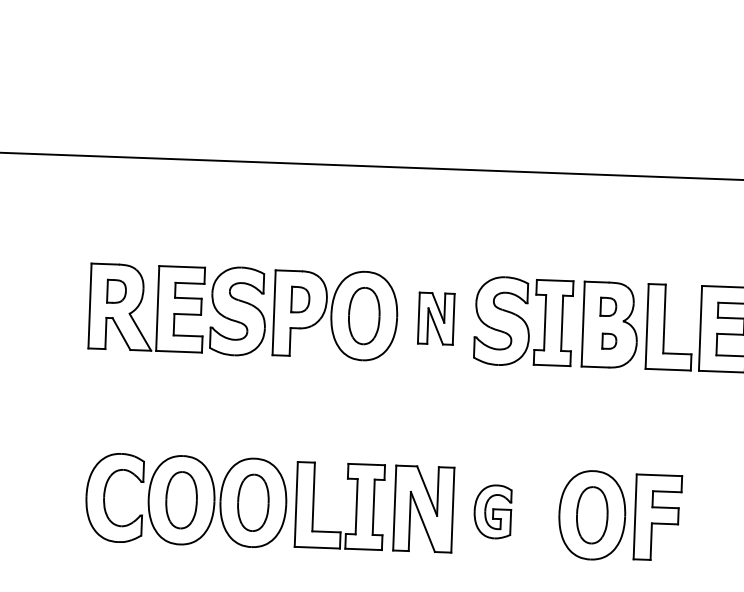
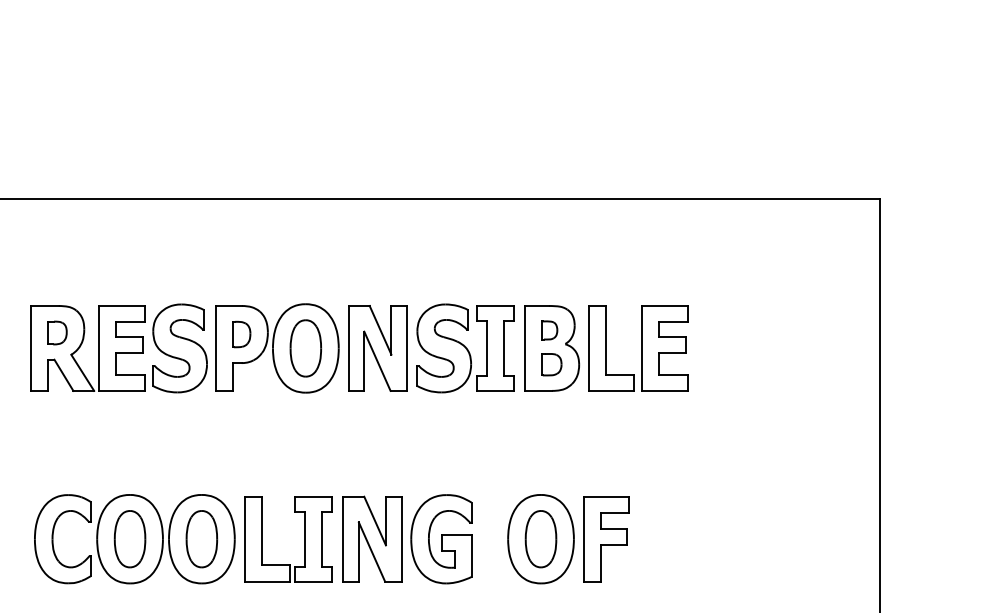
part: (435, 318) -> (377, 348), size x1.67
part: (609, 341) -> (551, 364), size x1.43
part: (492, 511) -> (441, 539), size x1.67

